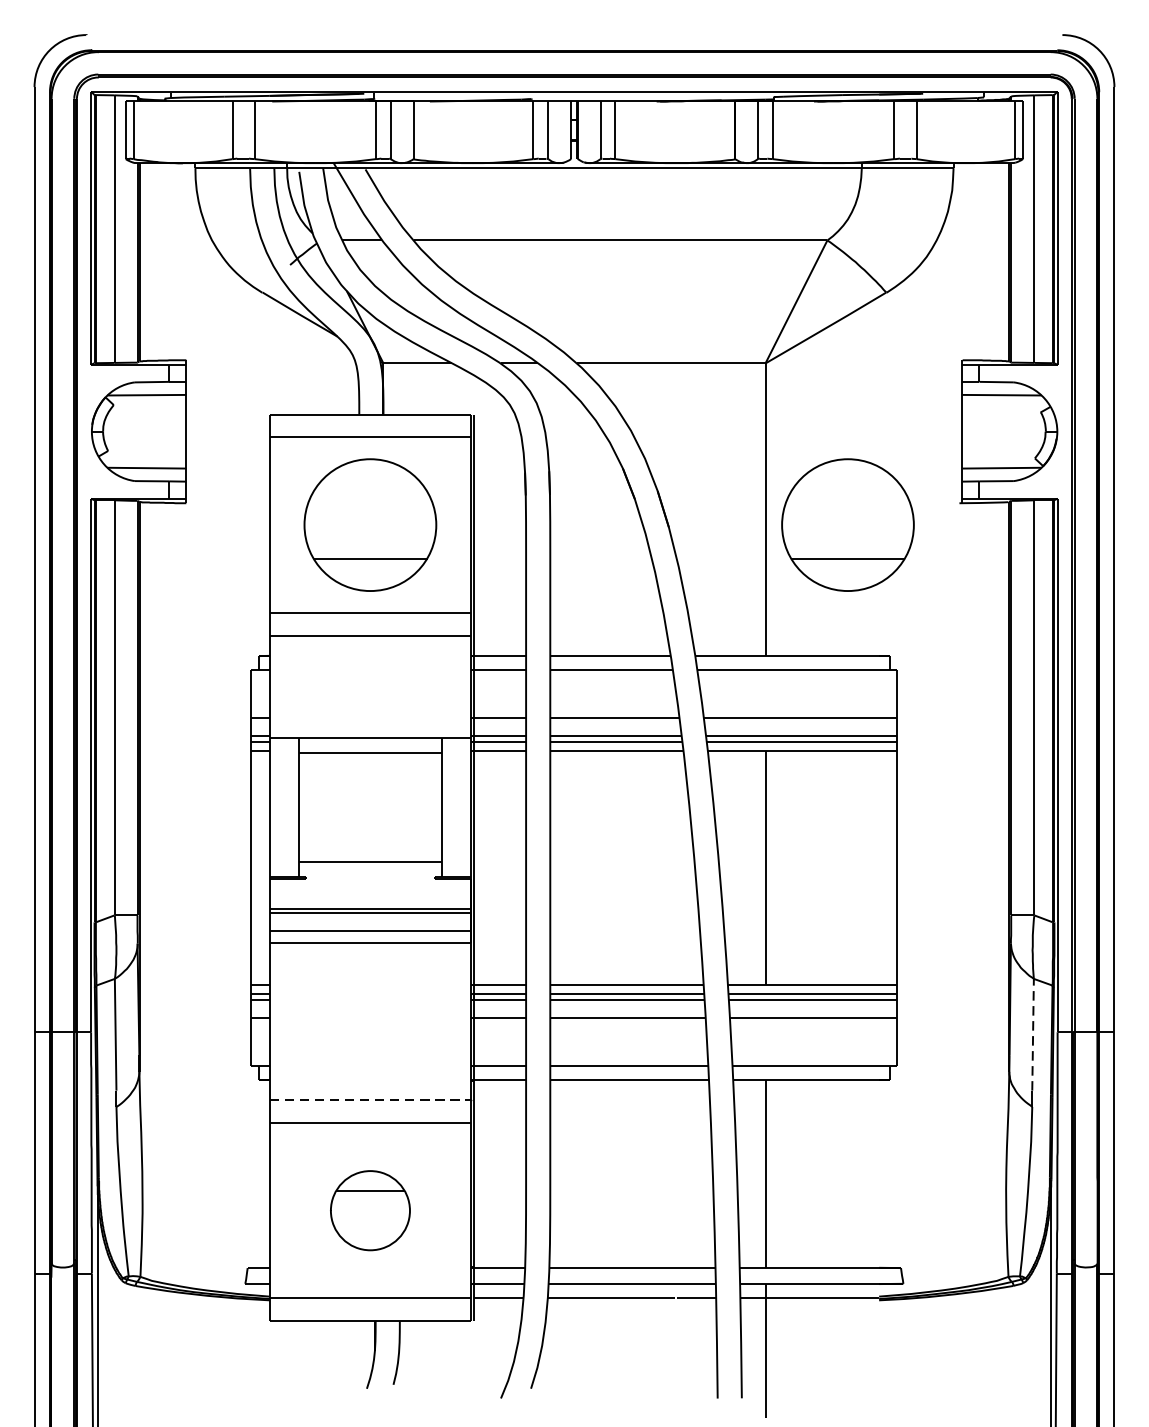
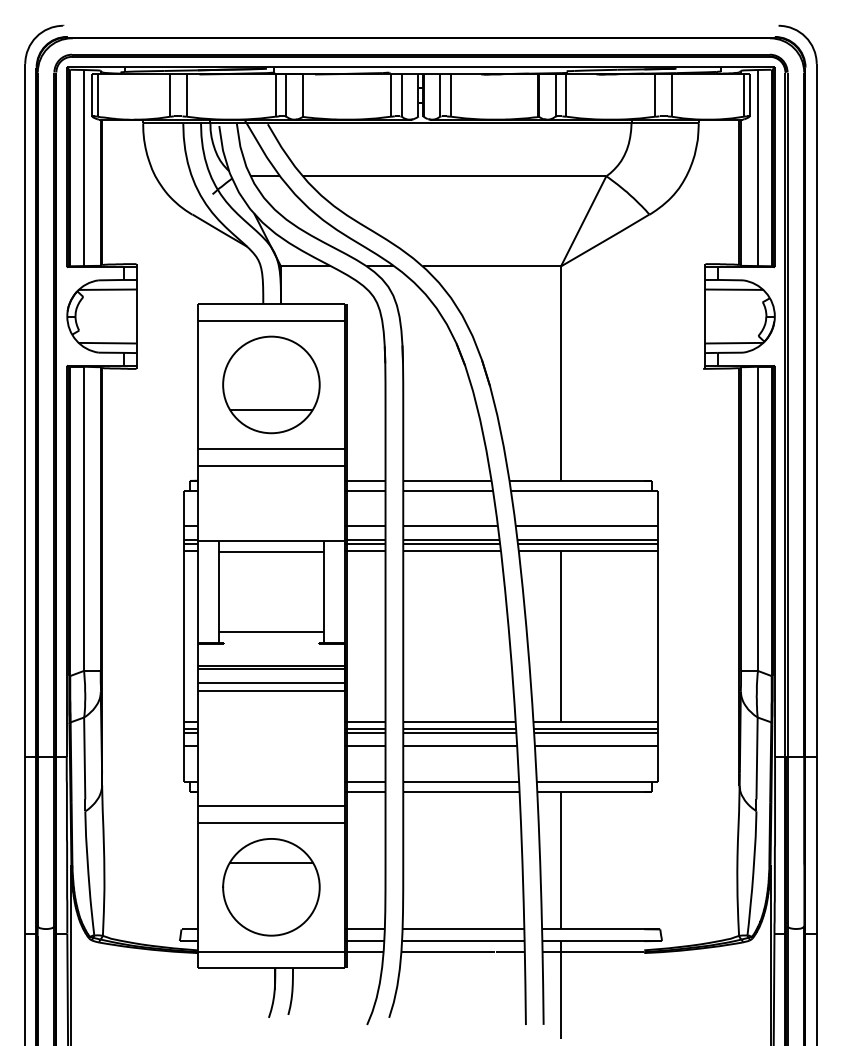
part: (848, 524) -> (621, 384), removed
line: (1033, 1033) -> (757, 757), dashed -> solid
line: (371, 1100) -> (272, 806), dashed -> solid
part: (370, 1210) -> (271, 887), size x1.67

